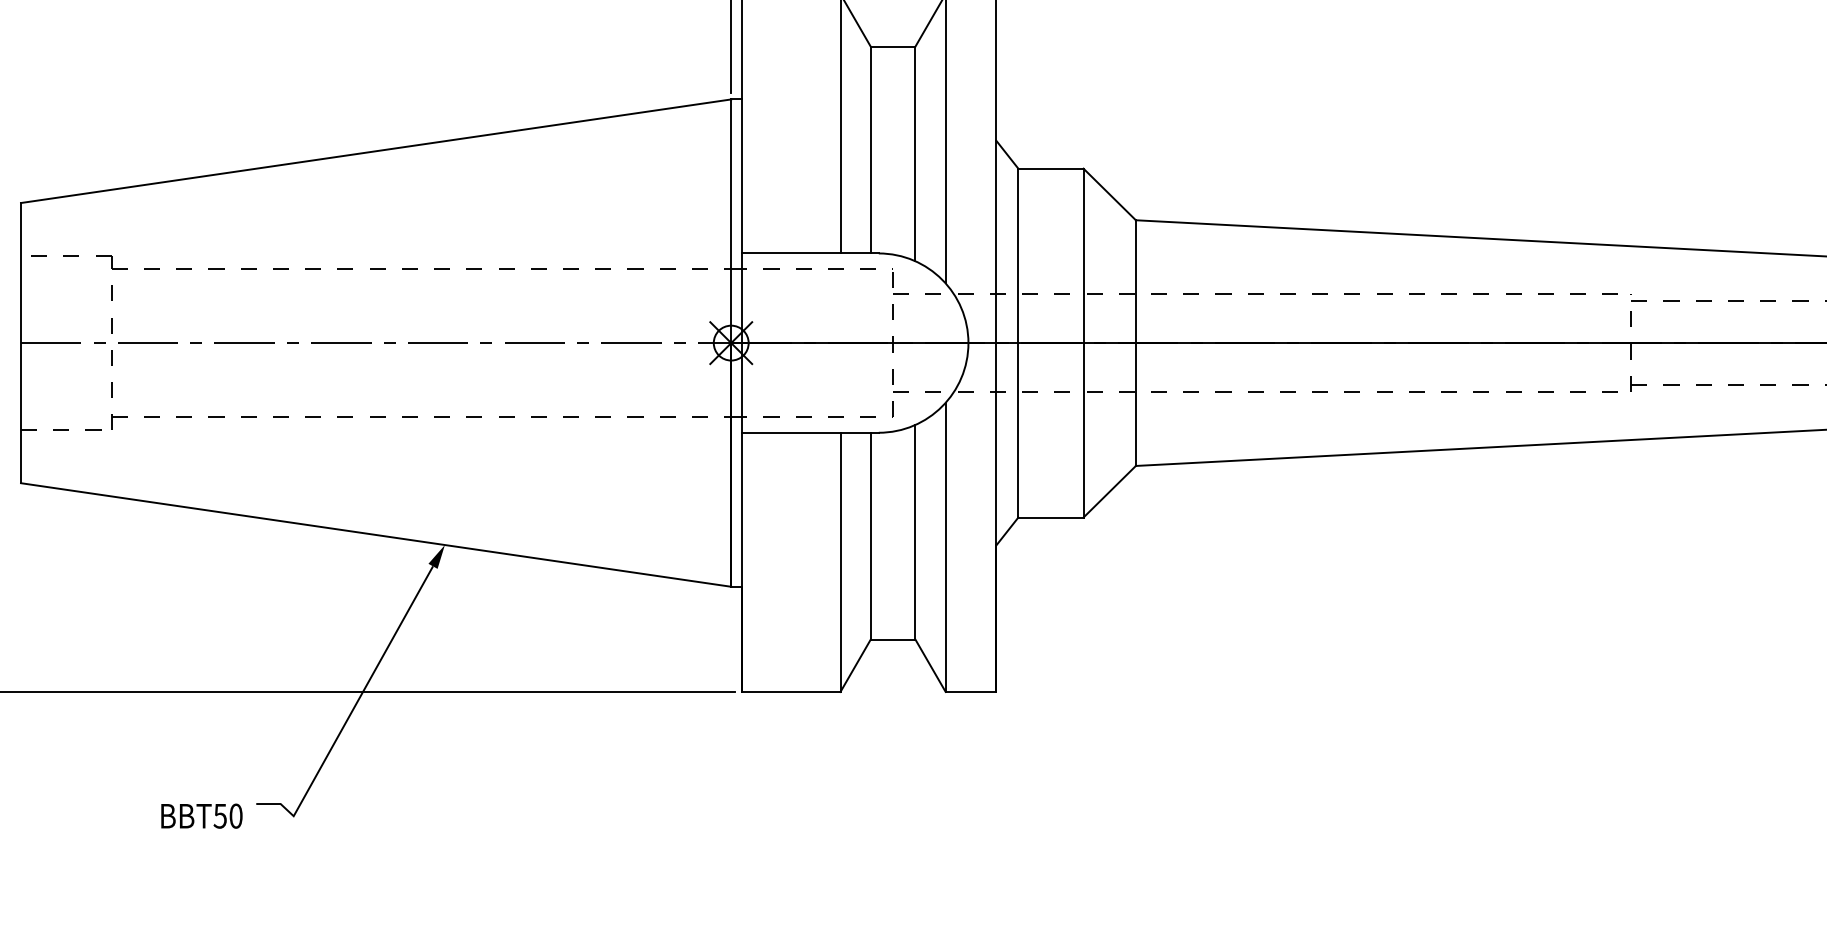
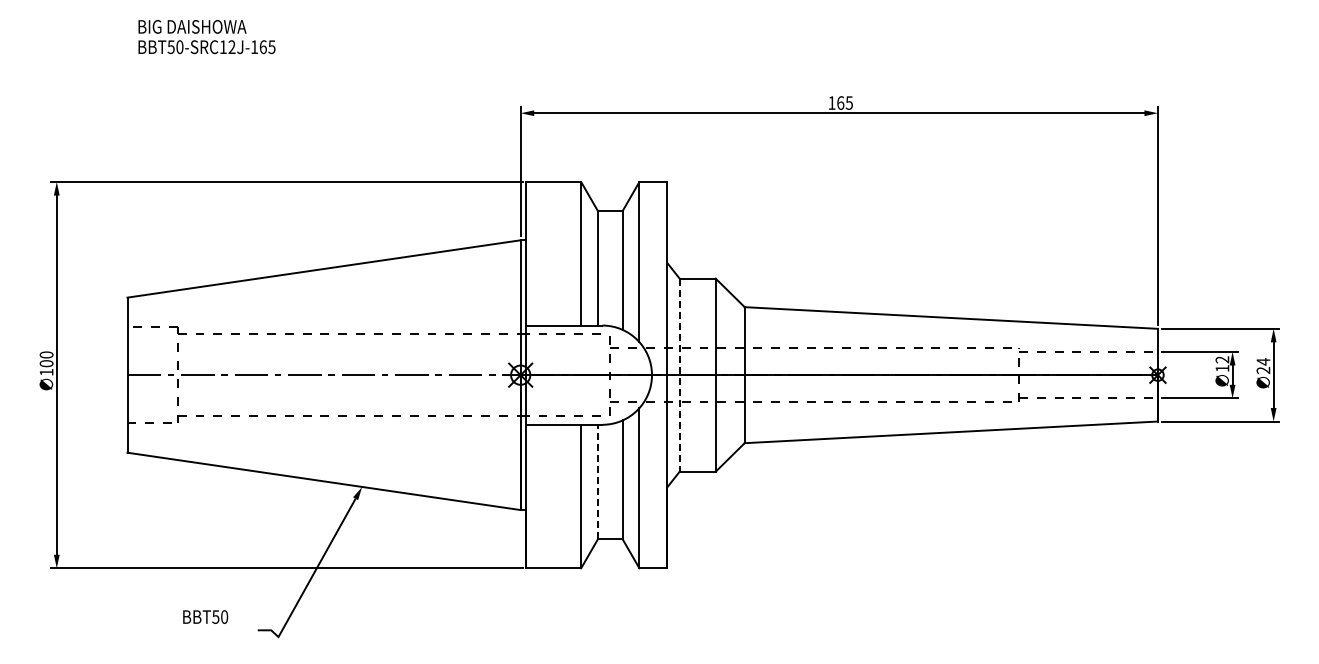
line: (1018, 343) -> (679, 375), solid -> dashed
line: (869, 535) -> (597, 481), solid -> dashed
text: (201, 815) -> (205, 616), moved

